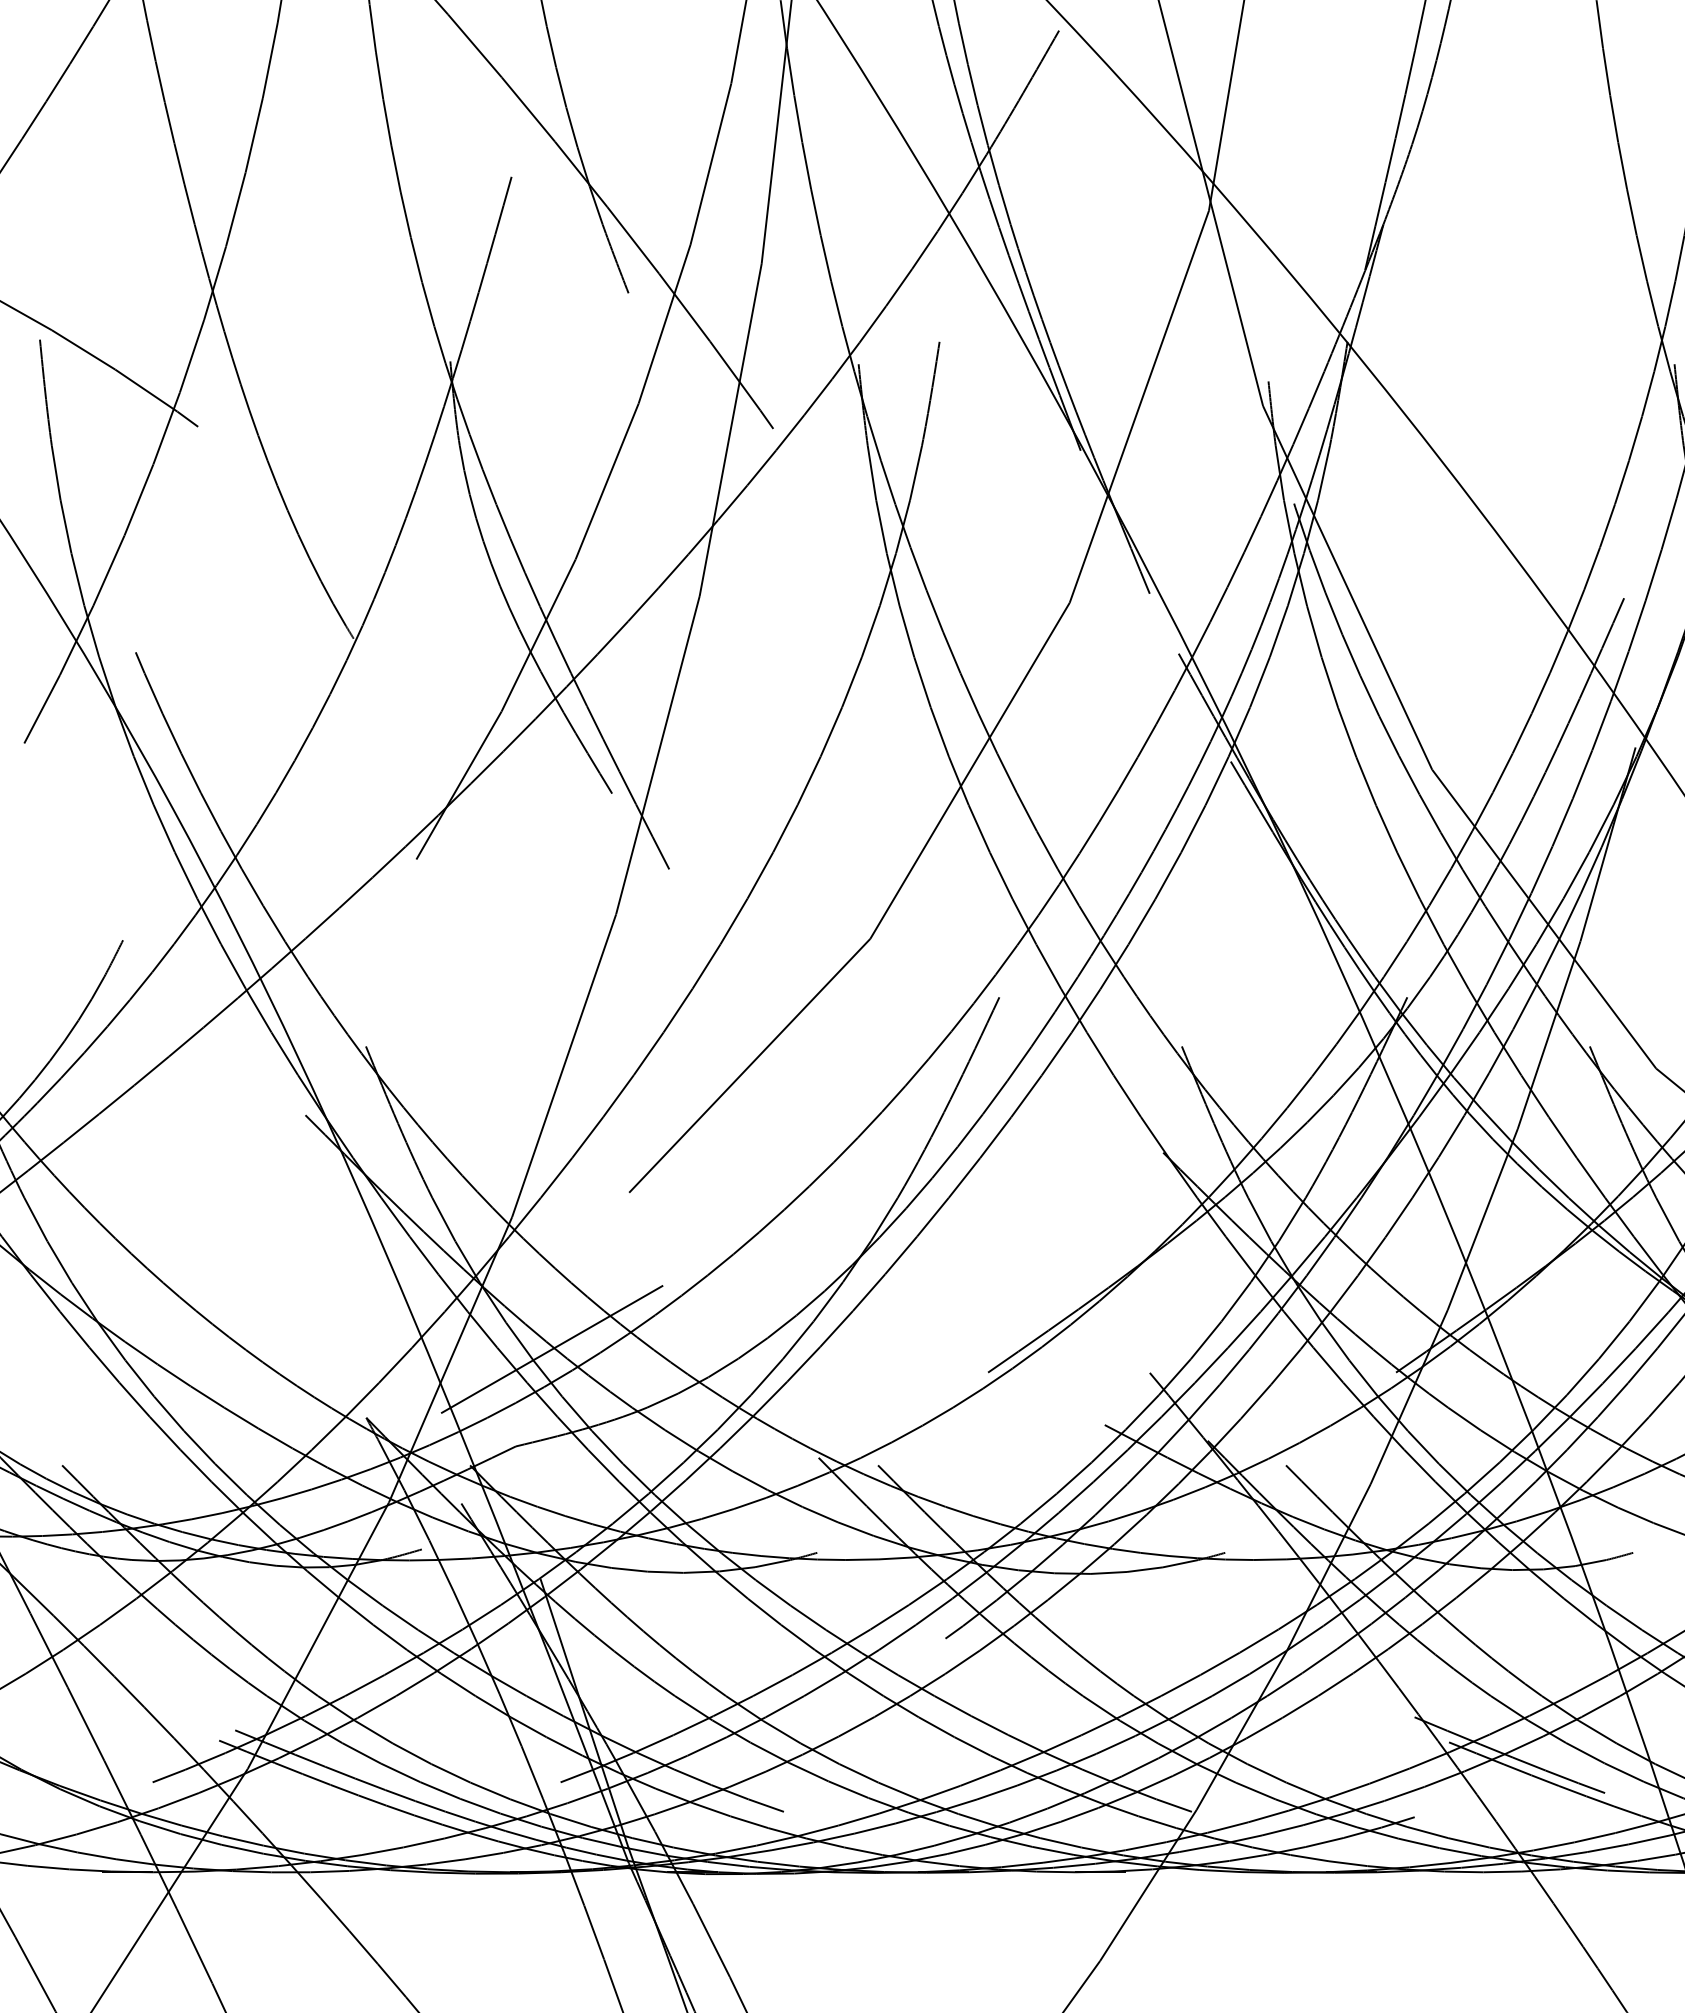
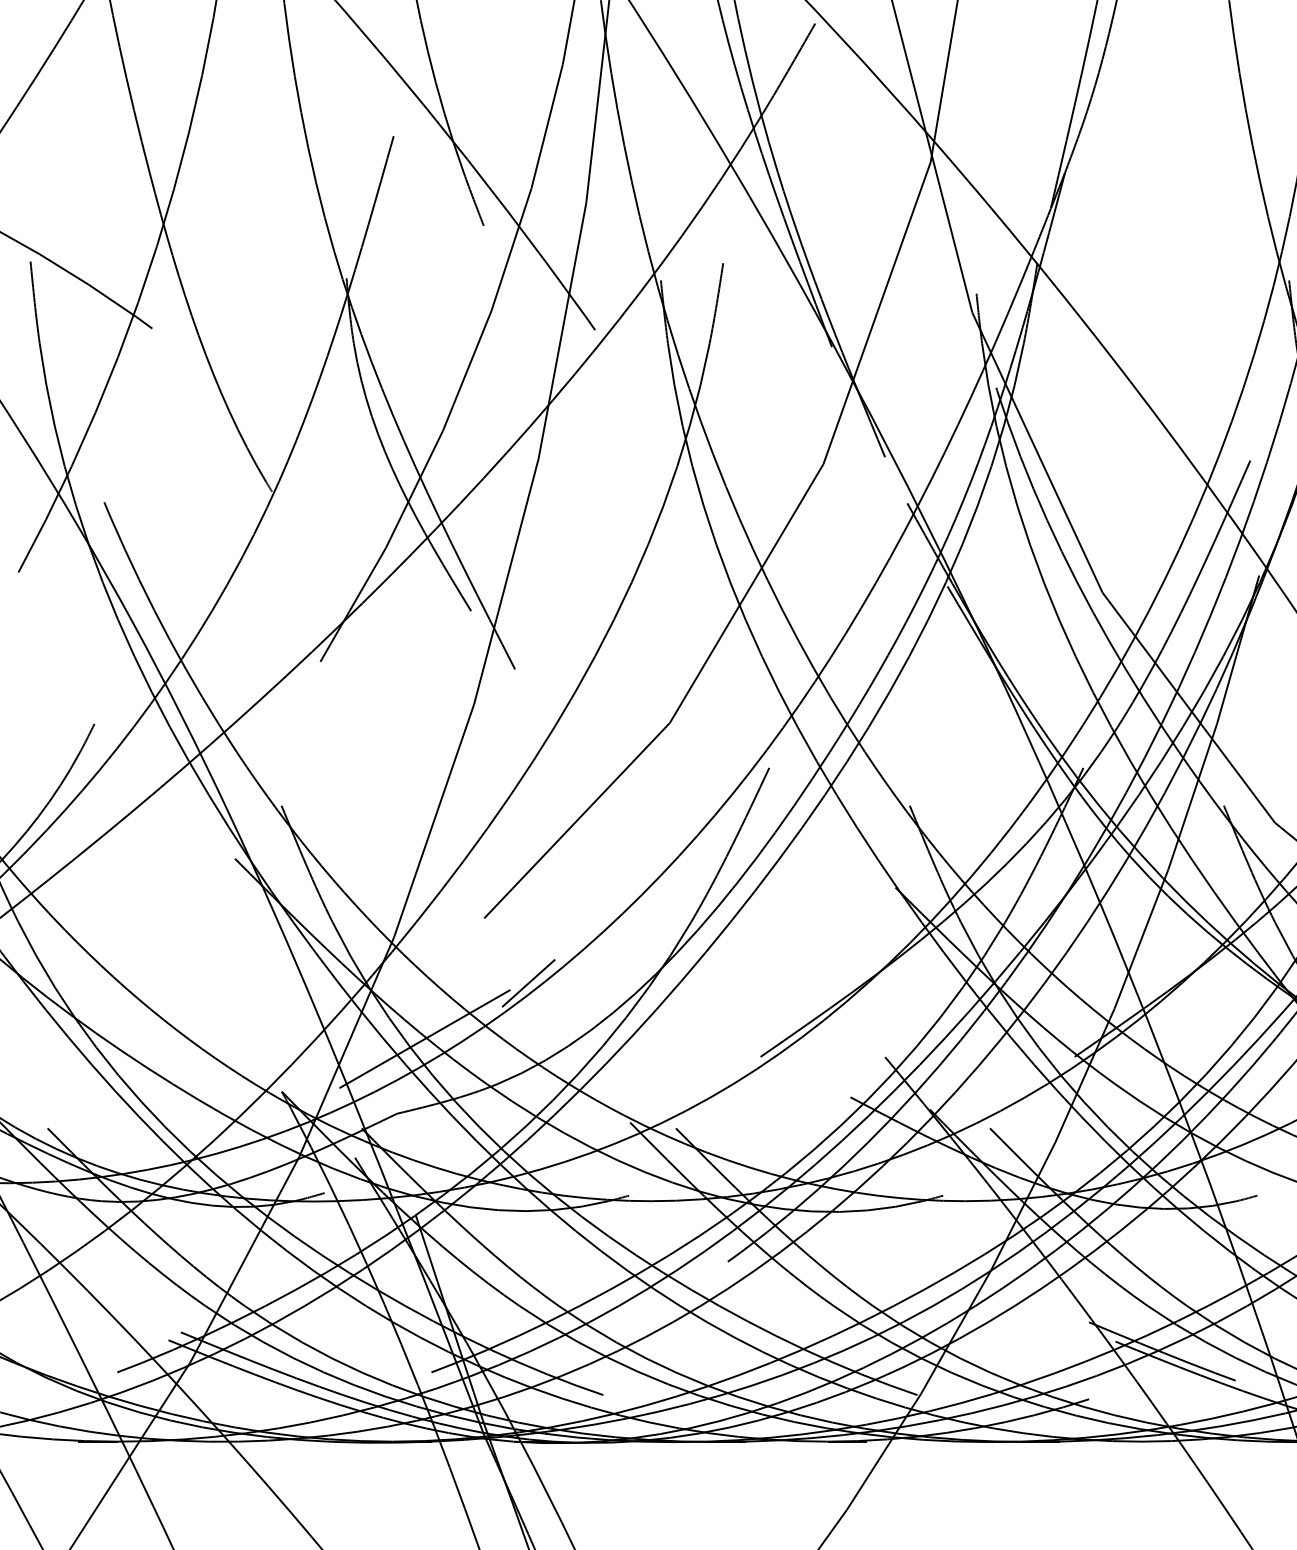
line: (686, 1276) -> (528, 982), added

